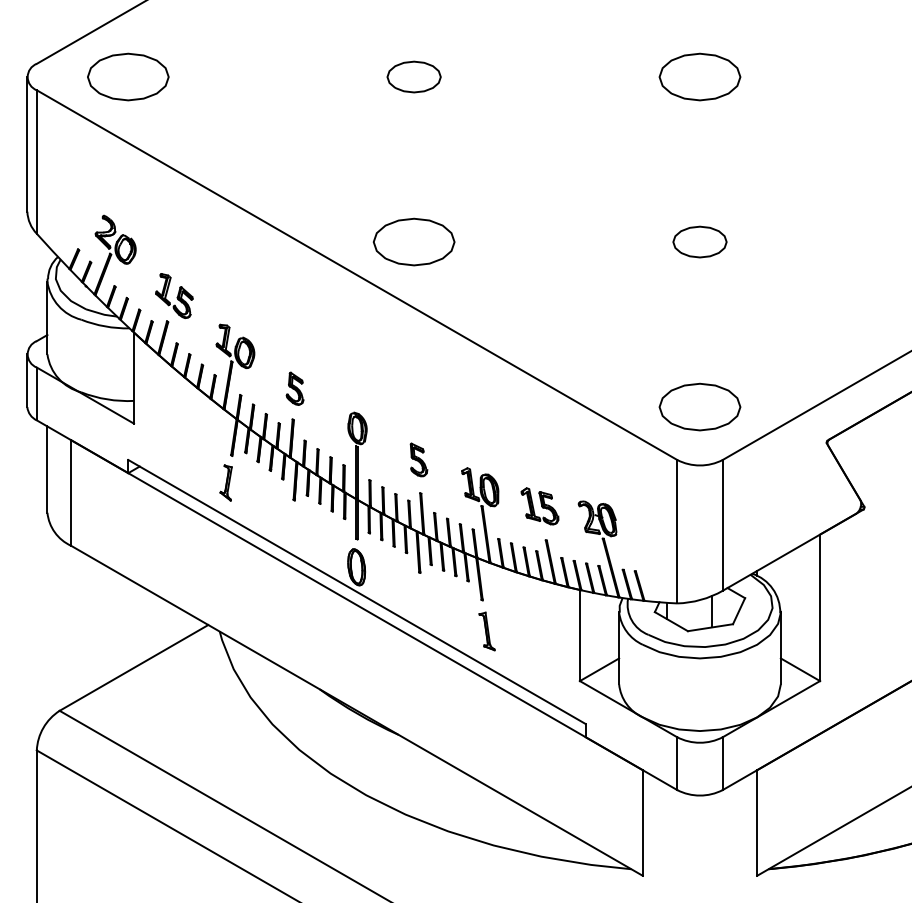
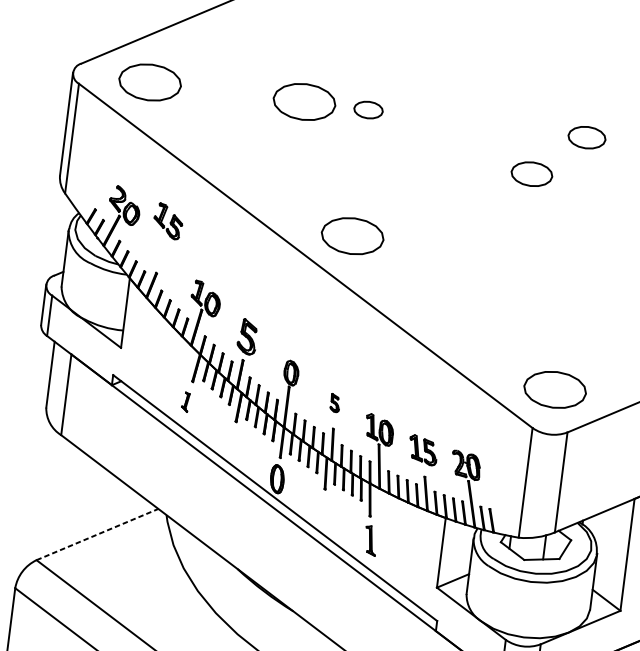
part: (330, 76) -> (304, 101), added
part: (413, 76) -> (368, 109), size x0.7
part: (699, 76) -> (586, 137), size x0.6
part: (699, 241) -> (531, 173), moved
part: (174, 296) -> (168, 221), moved
part: (294, 388) -> (247, 336), size x1.4
part: (418, 459) -> (334, 402), size x0.7
part: (225, 482) -> (185, 401), size x0.7
line: (134, 667) -> (97, 534), solid -> dashed

